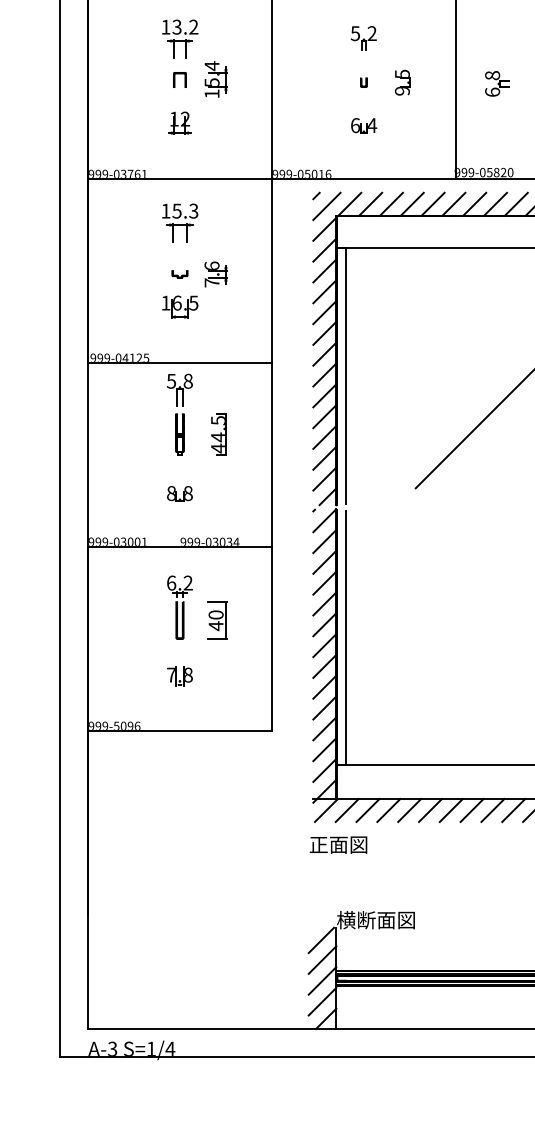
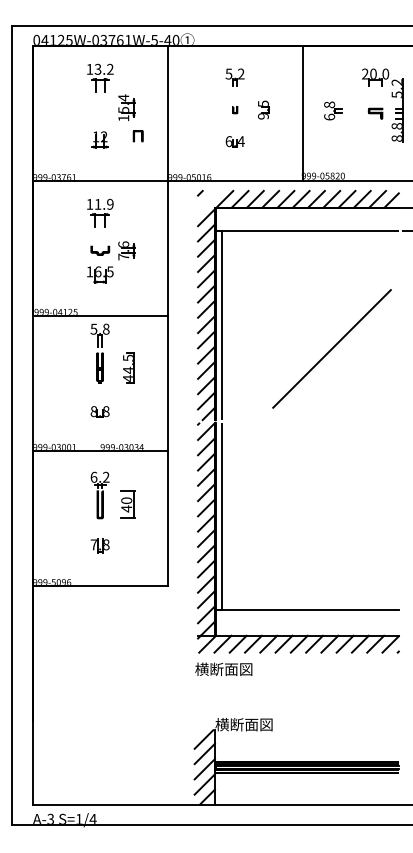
part: (179, 80) -> (137, 136), moved
line: (326, 205) -> (207, 200), removed
text: (184, 211) -> (103, 204), 15.3 -> 11.9
part: (179, 273) -> (99, 250), size x1.6
text: (348, 844) -> (223, 669), 正面図 -> 横断面図

